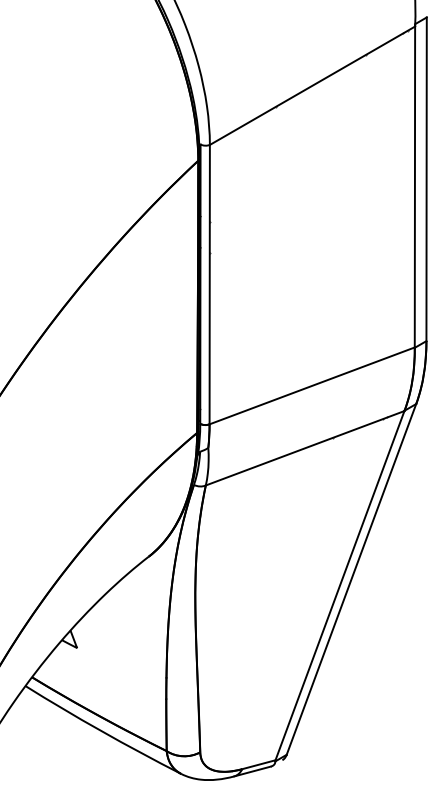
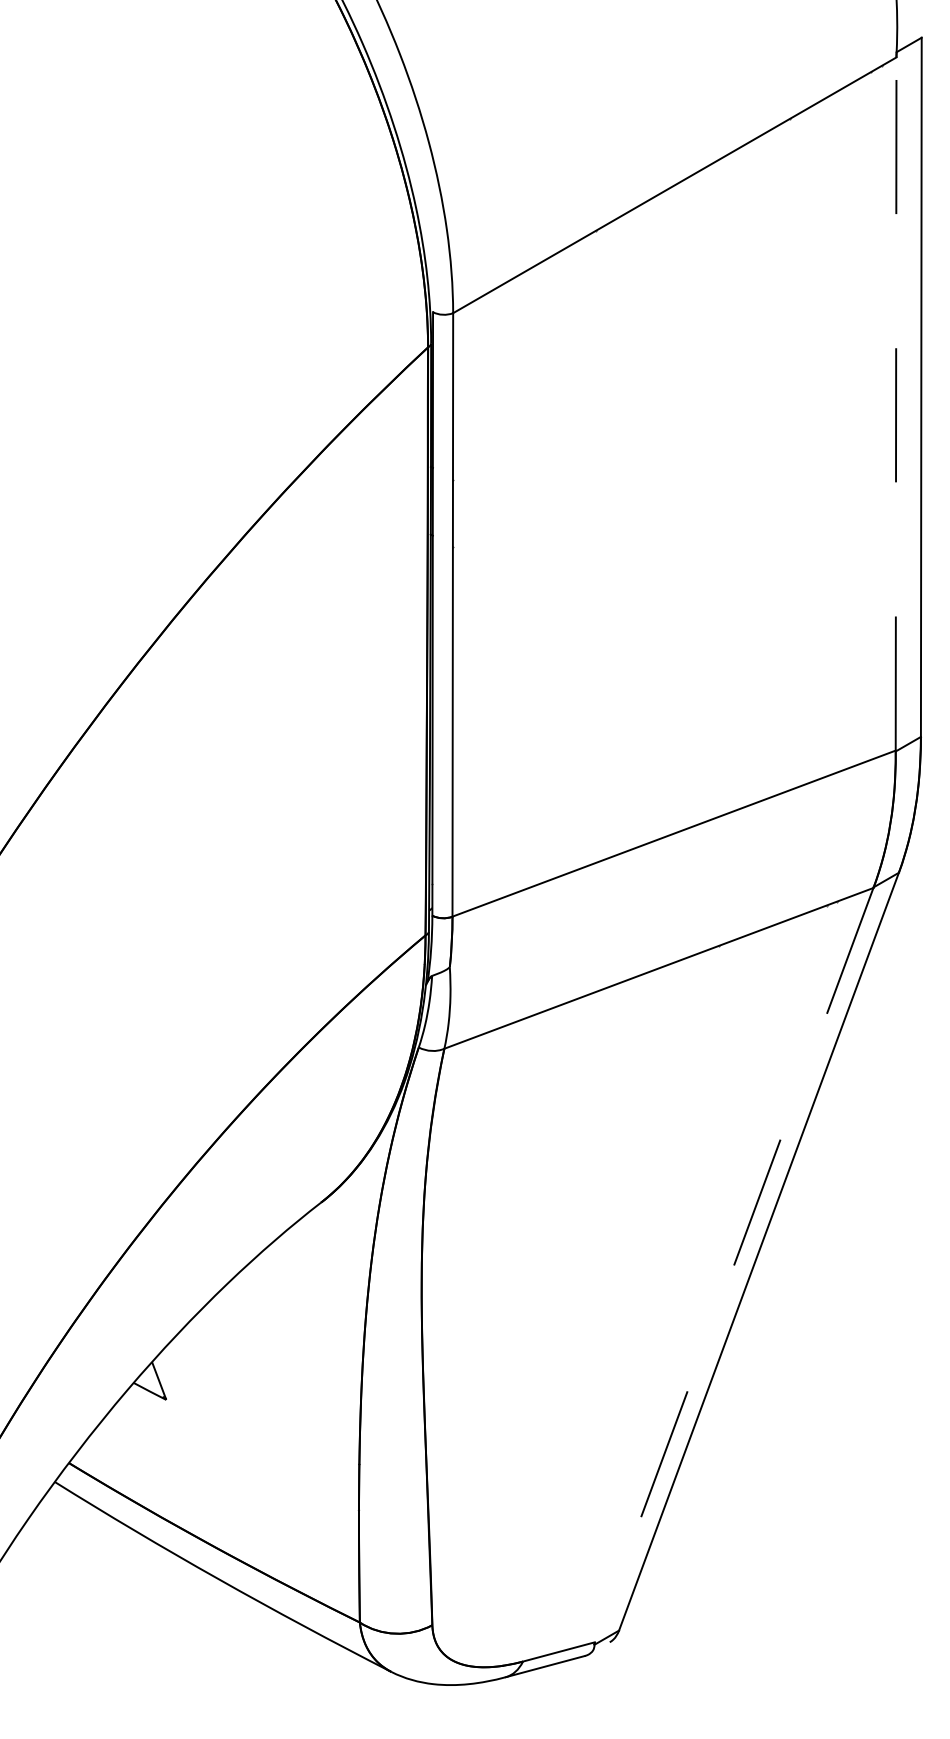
line: (414, 186) -> (895, 402), solid -> dashed
line: (339, 586) -> (733, 1266), solid -> dashed

